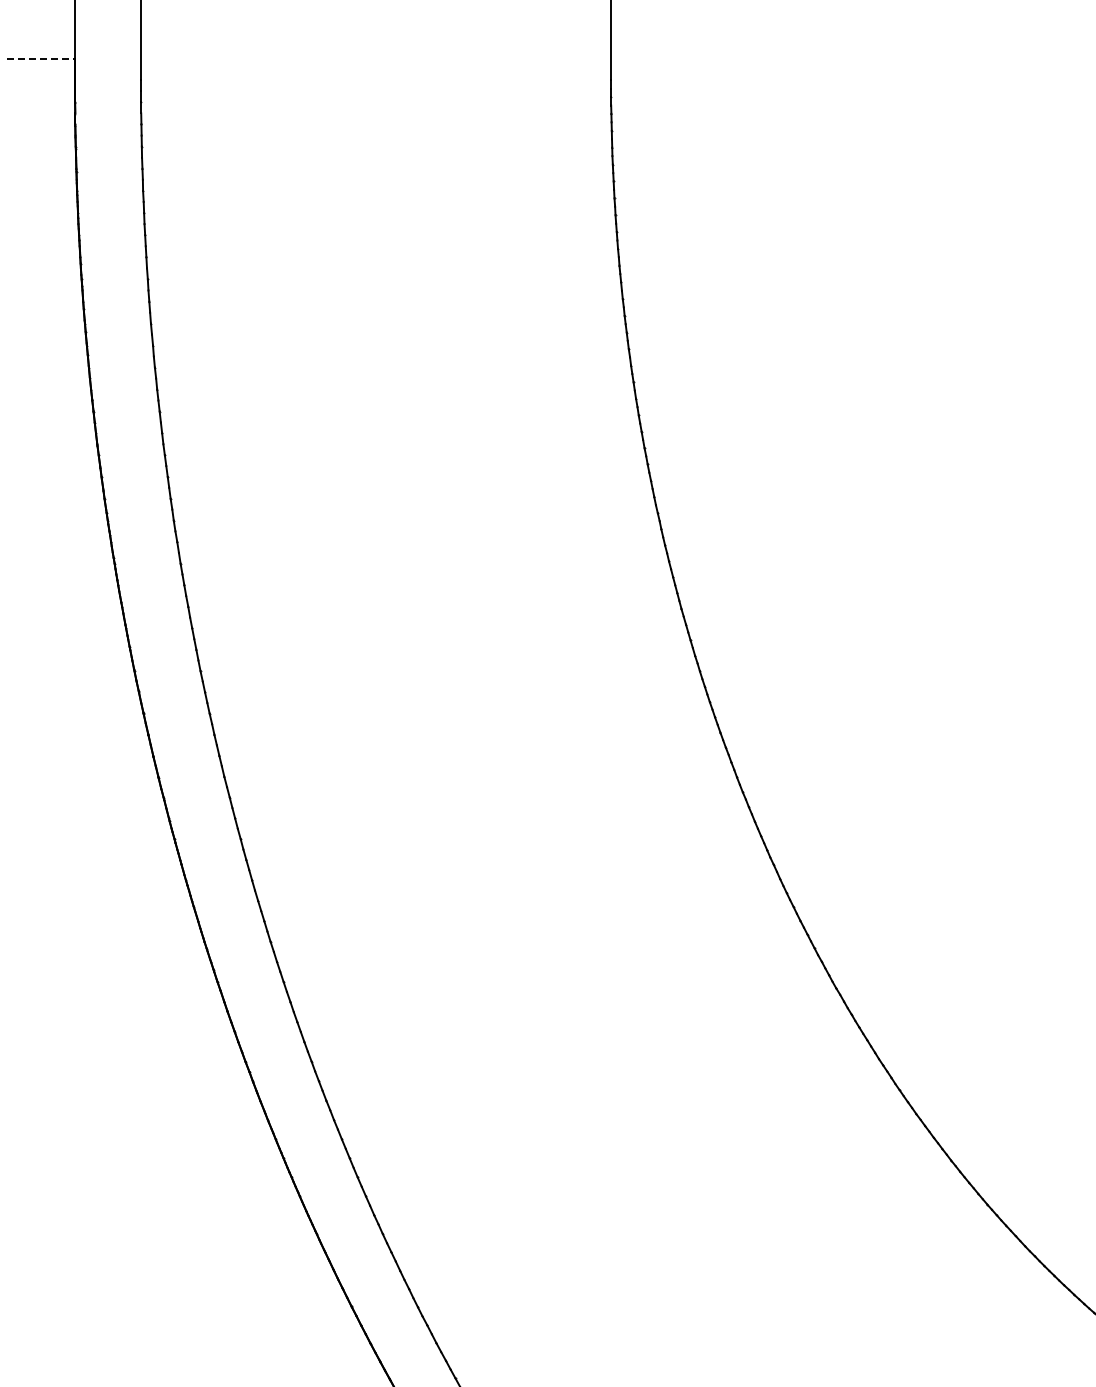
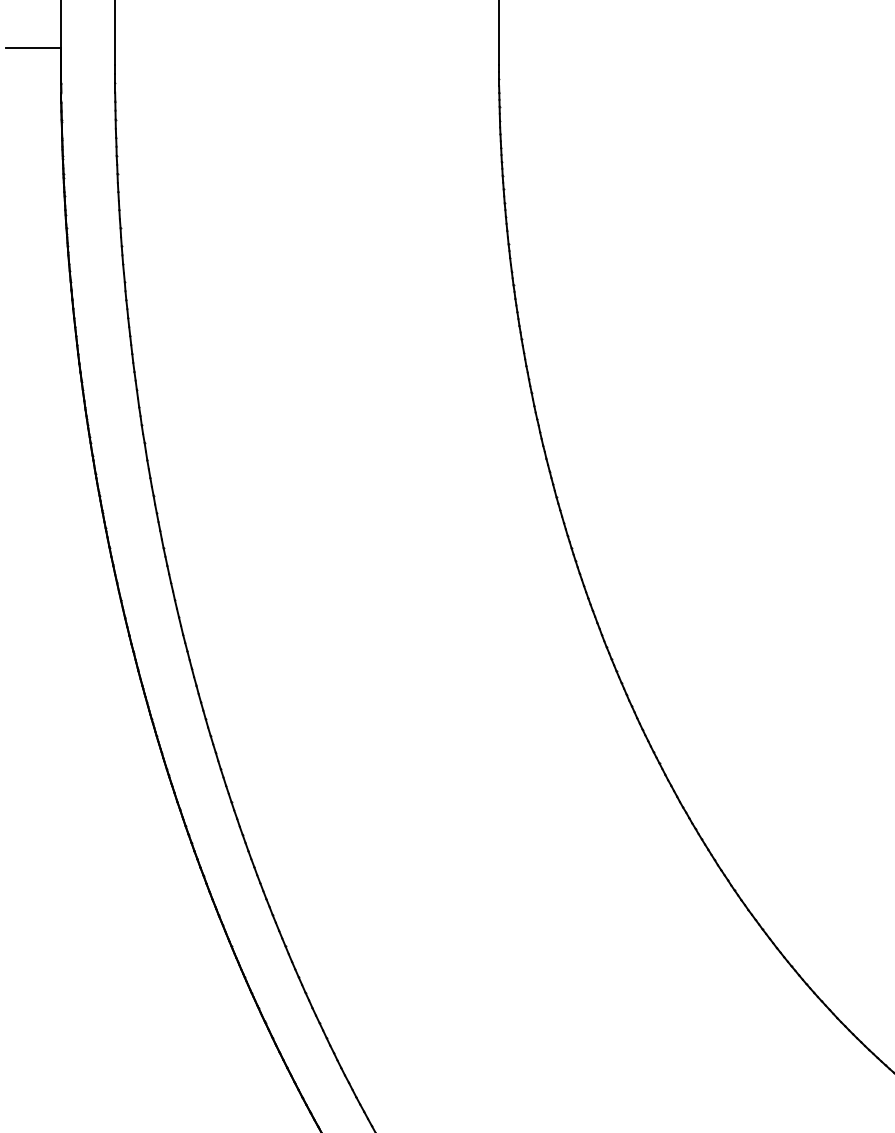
line: (41, 59) -> (33, 48), dashed -> solid

